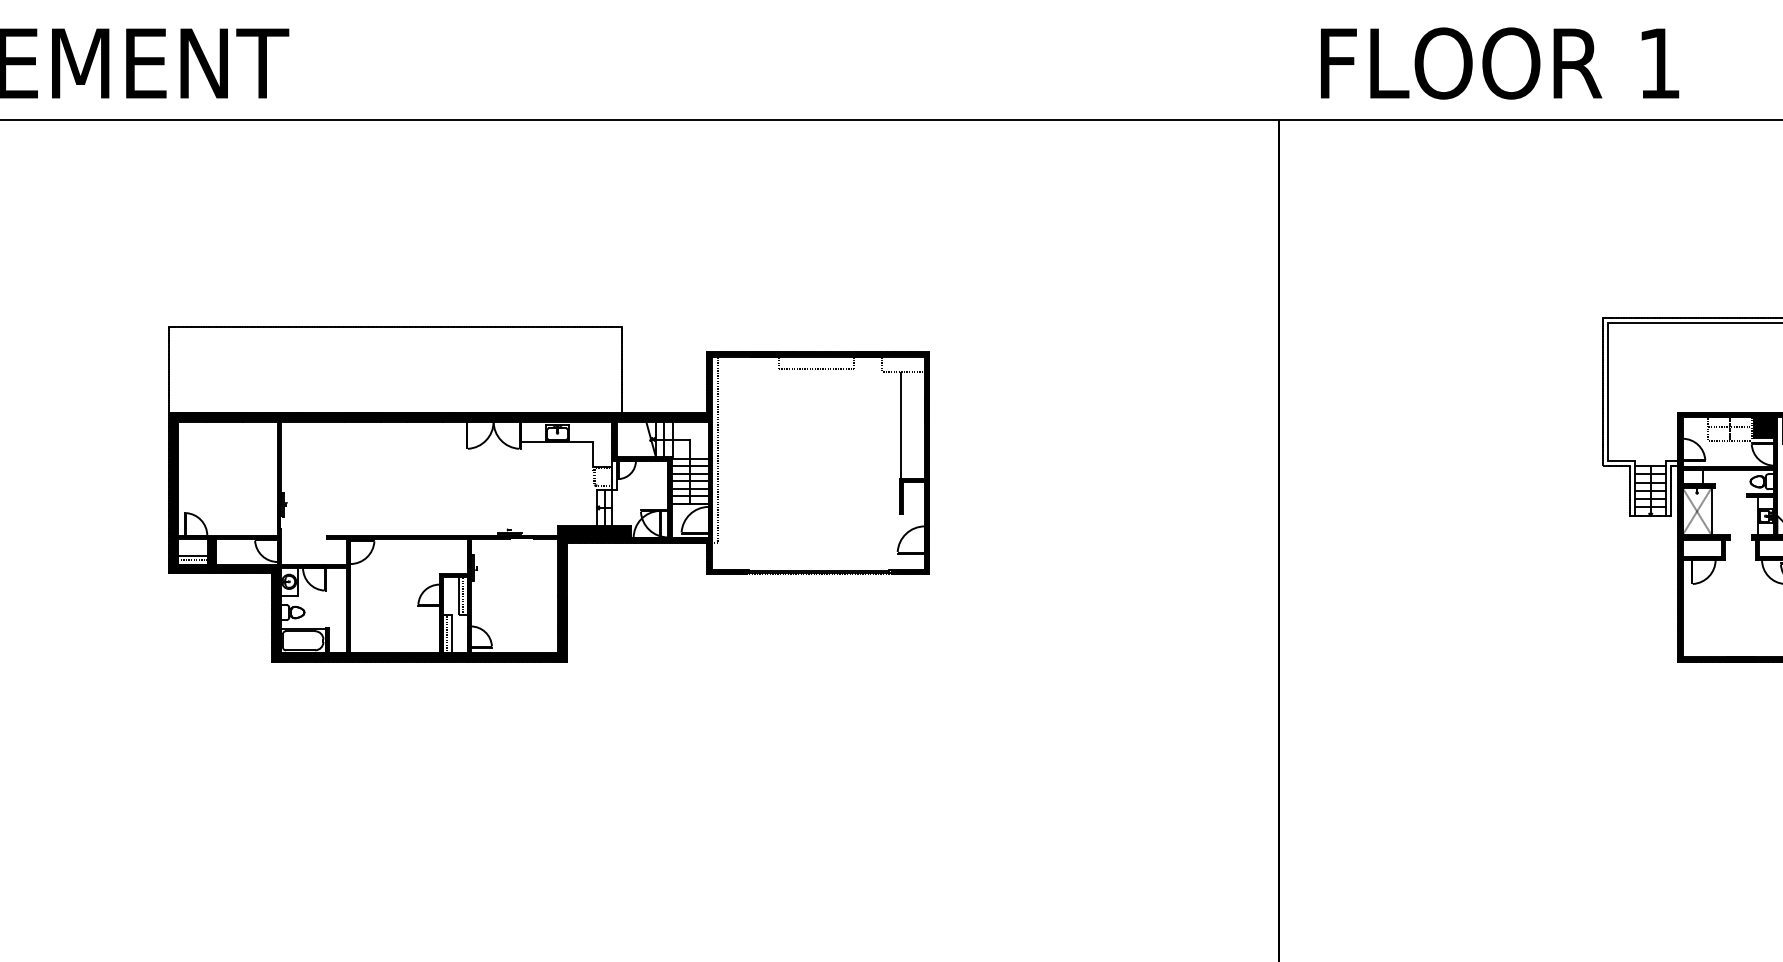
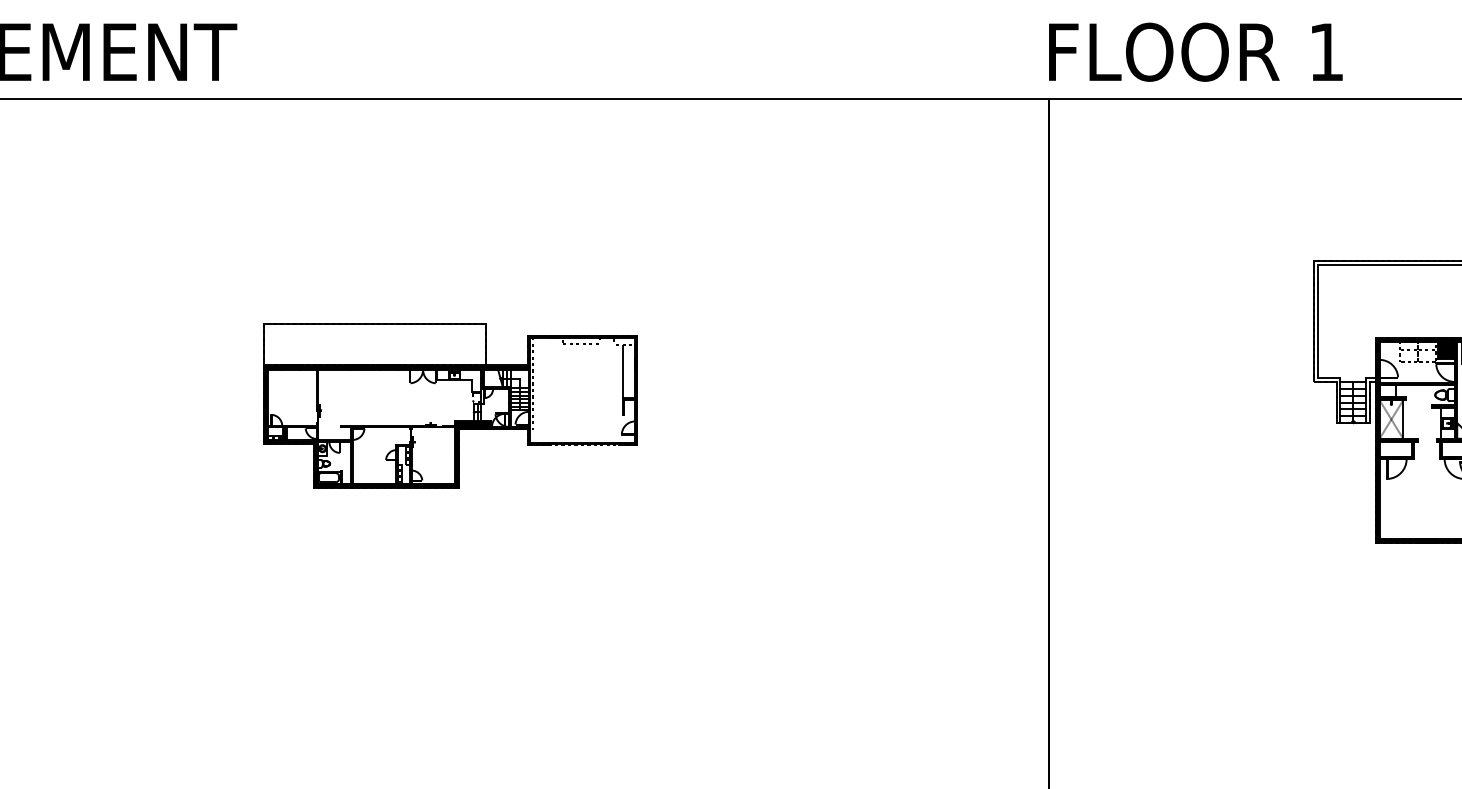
text: (1499, 62) -> (1195, 51), moved
part: (549, 494) -> (450, 405), size x0.6

